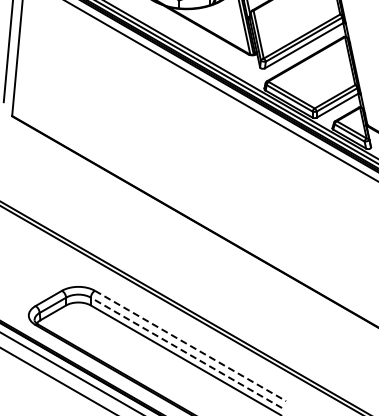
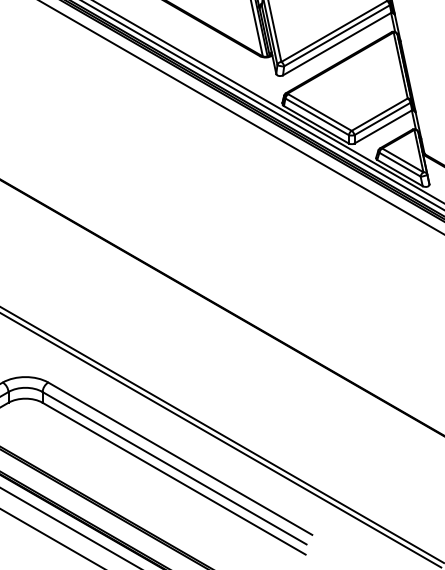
line: (190, 346) -> (180, 459), dashed -> solid
line: (186, 352) -> (174, 467), dashed -> solid

